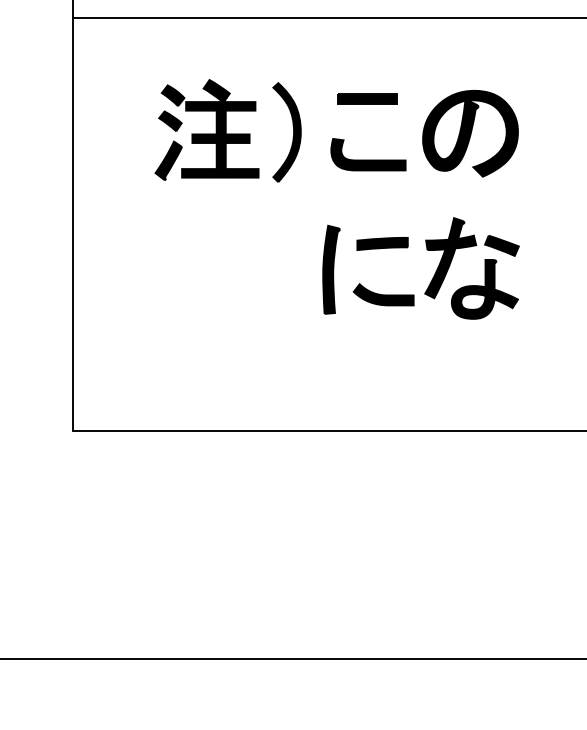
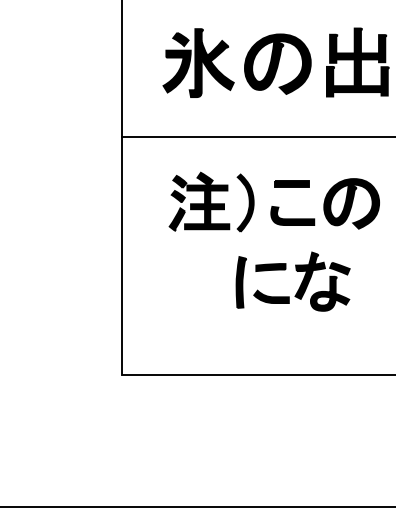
part: (433, 273) -> (300, 284), moved

